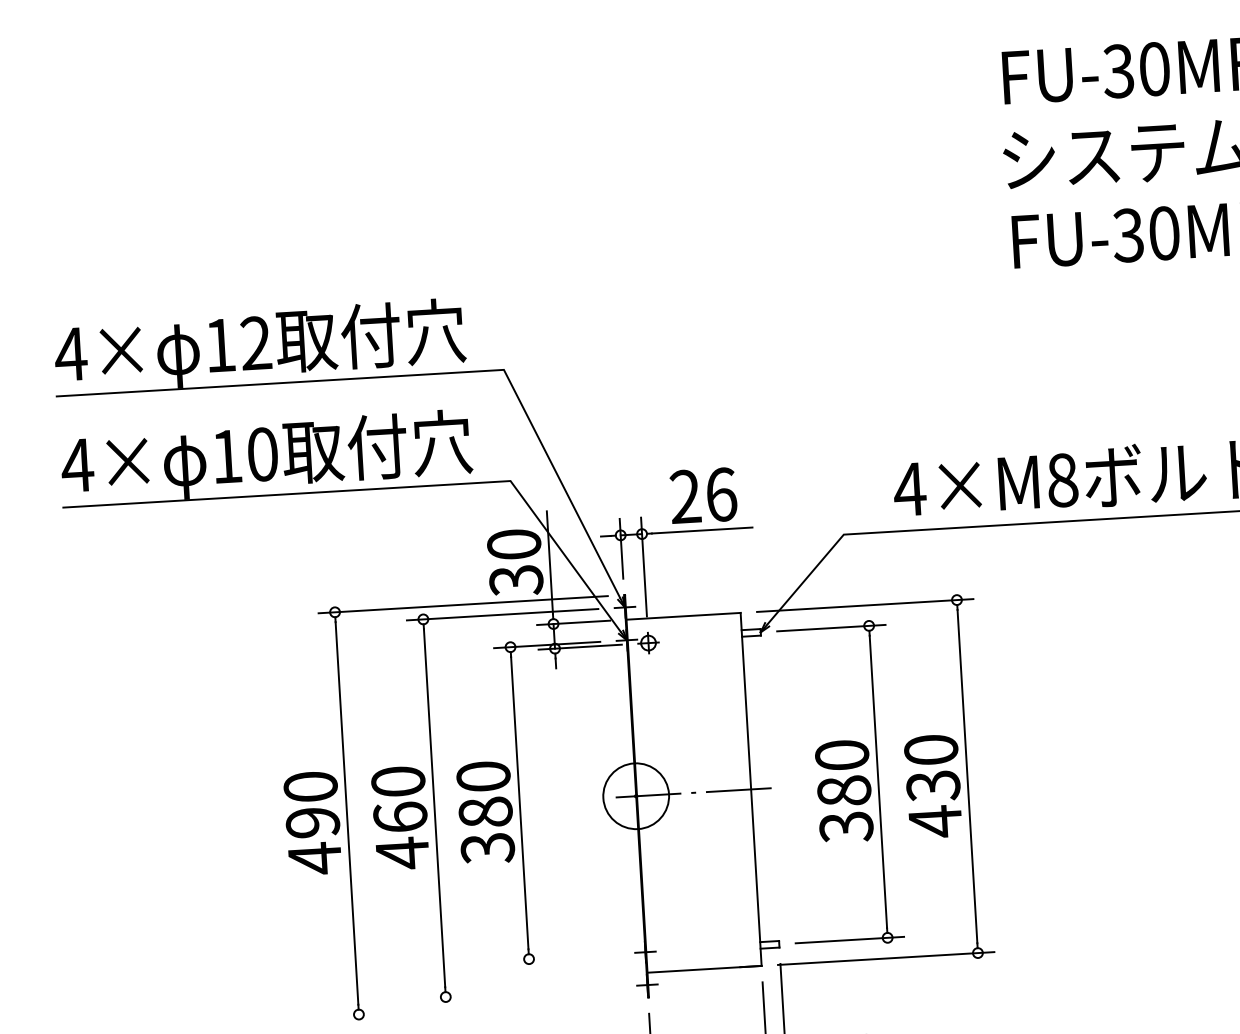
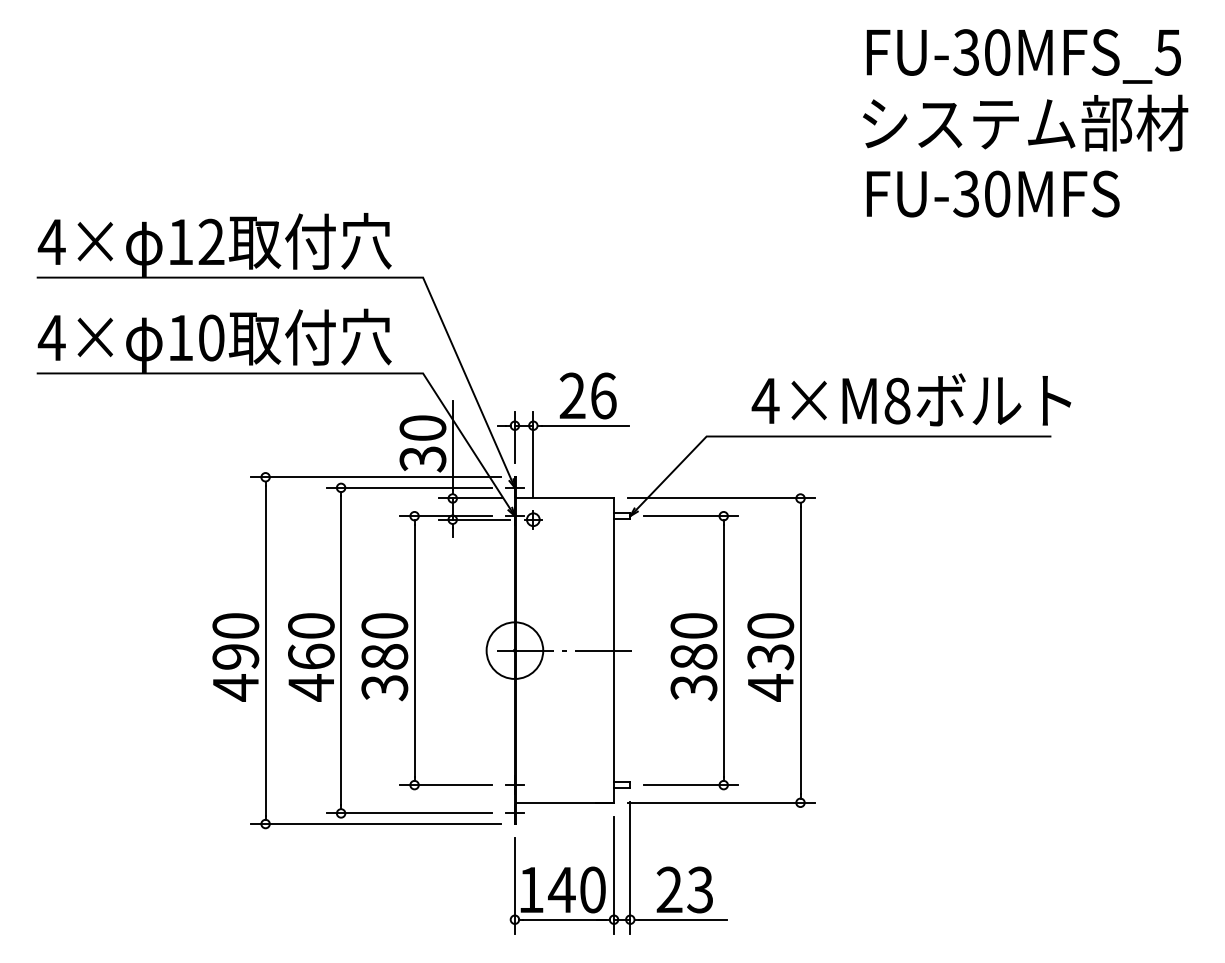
line: (564, 957) -> (445, 785), added
line: (523, 992) -> (408, 813), added
line: (486, 1007) -> (375, 824), added

